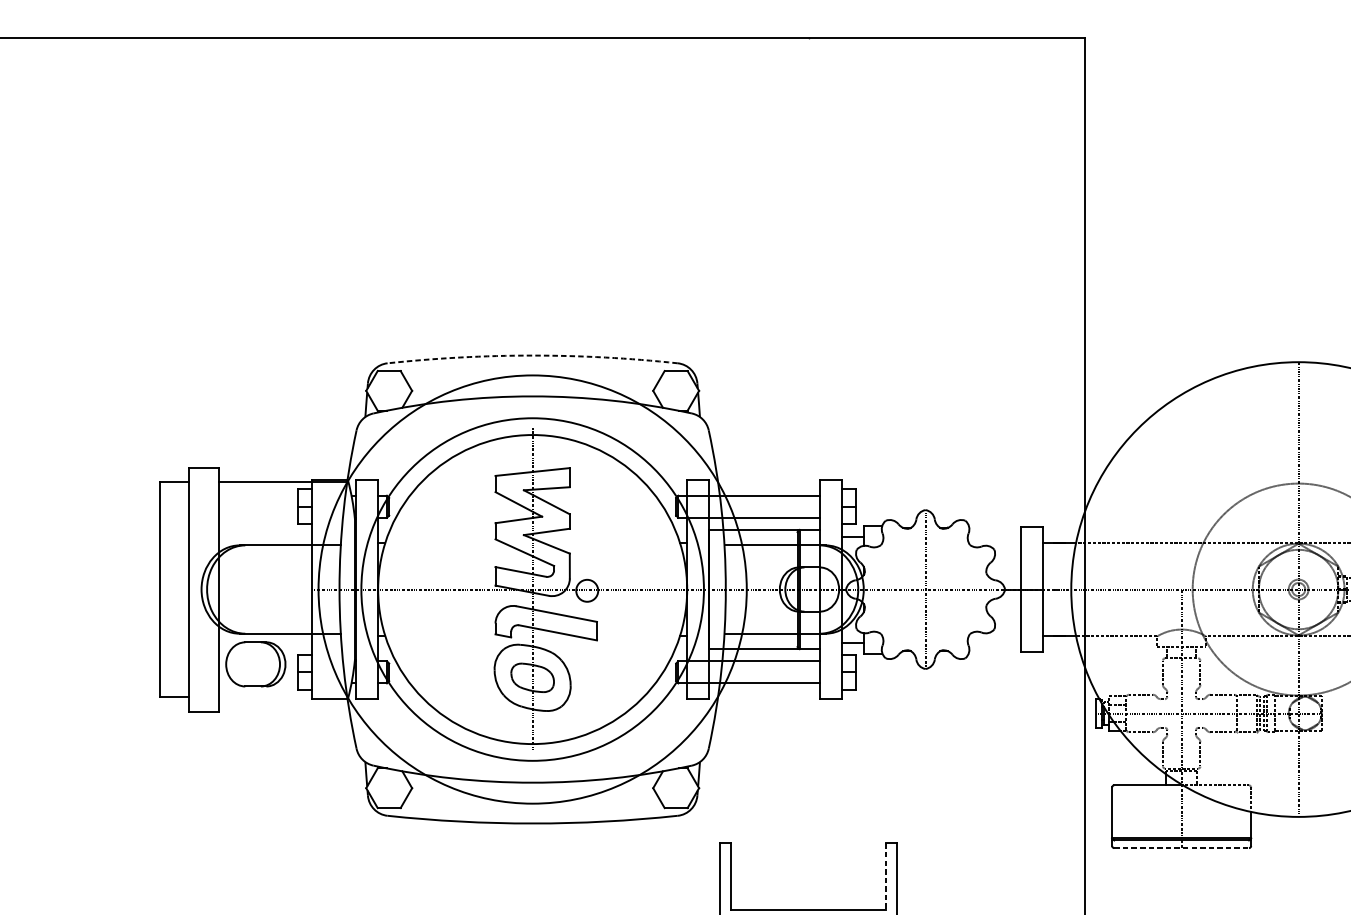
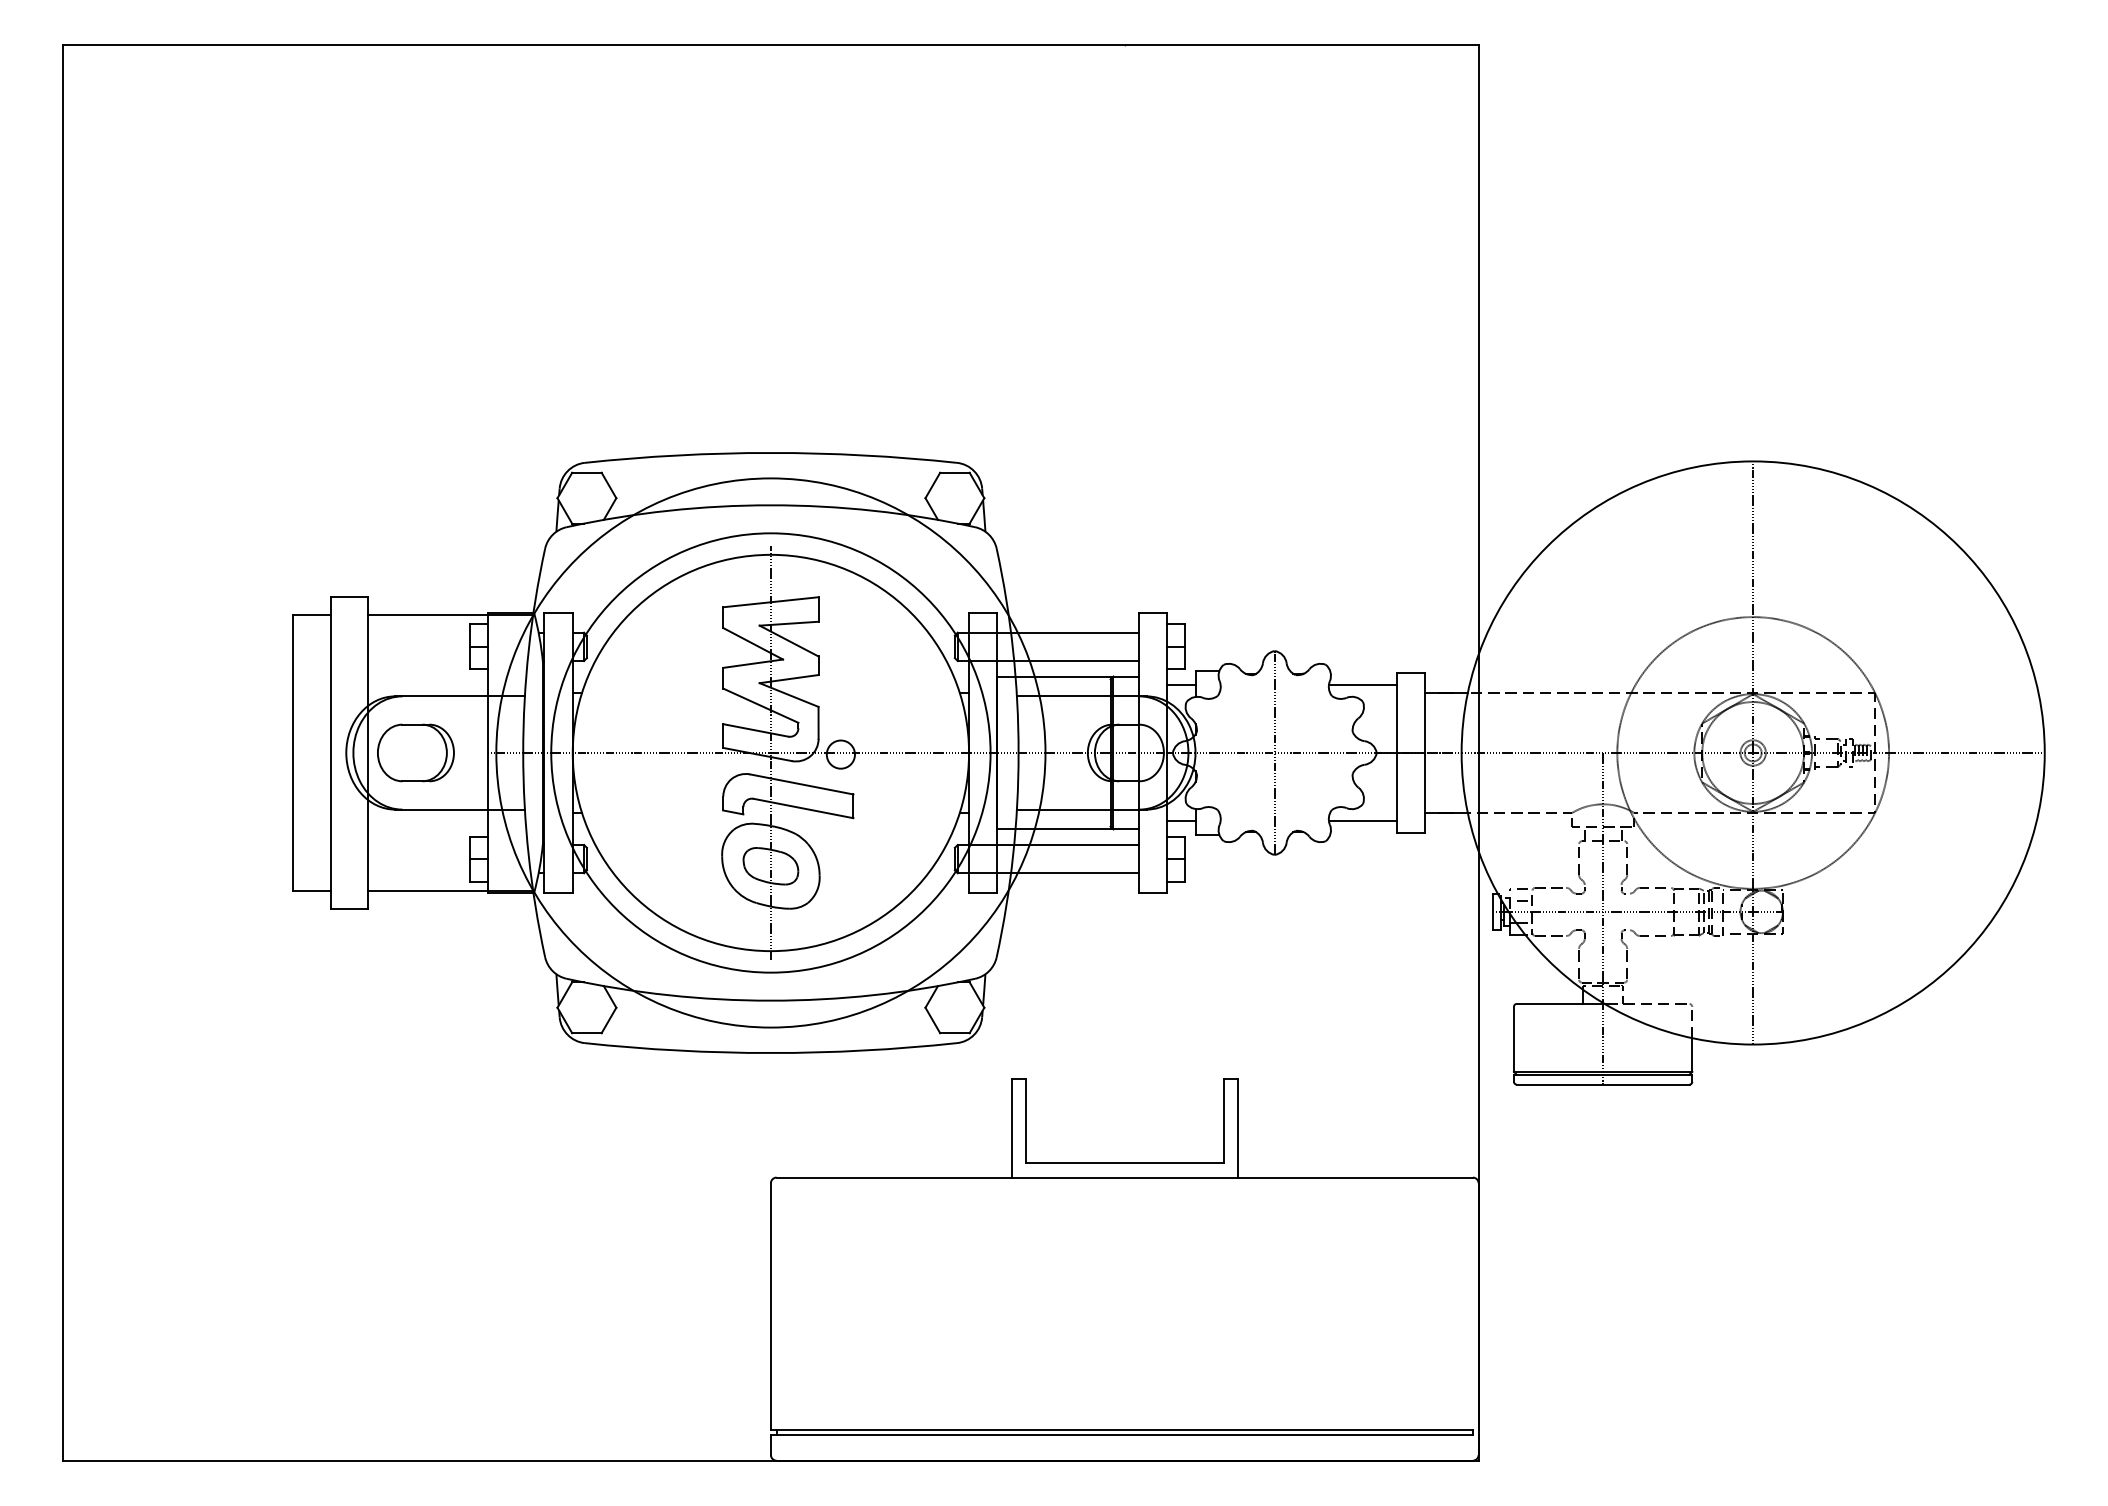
arc: (532, 355) -> (770, 452), dashed -> solid
line: (993, 536) -> (1362, 685), added
line: (993, 642) -> (1362, 820), added
part: (255, 664) -> (415, 752), moved
line: (282, 696) -> (450, 890), added
line: (1181, 848) -> (1603, 1084), dashed -> solid
line: (885, 876) -> (1223, 1121), dashed -> solid

